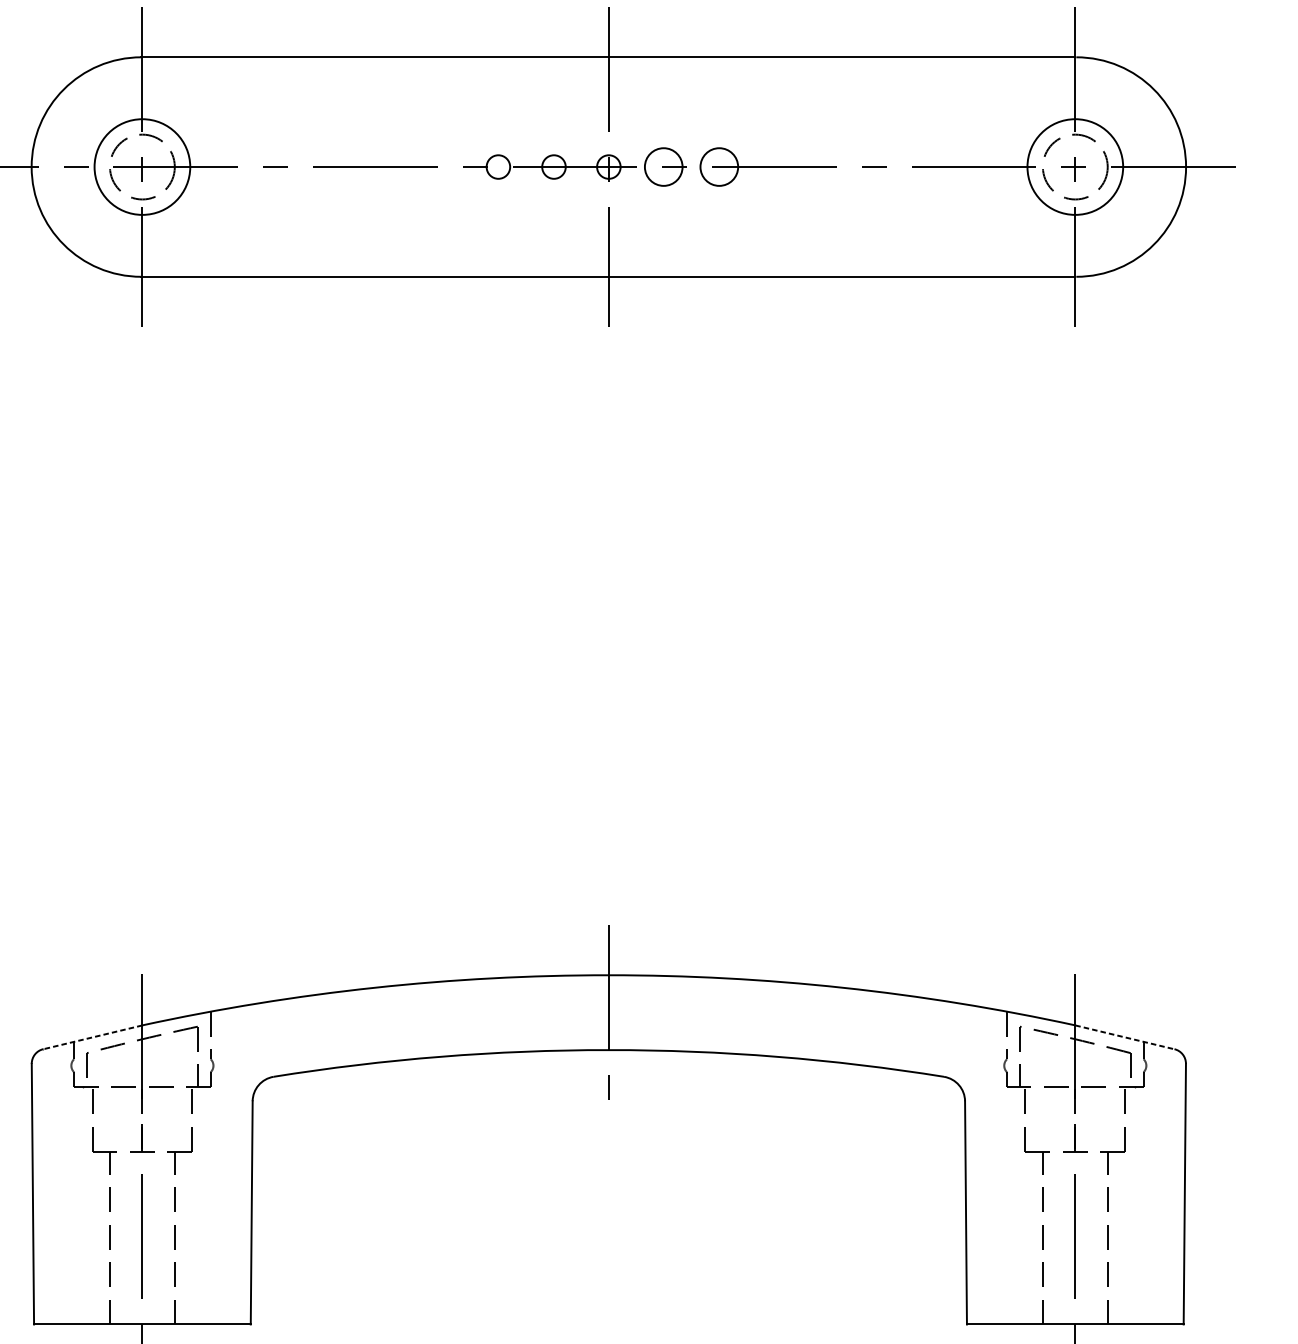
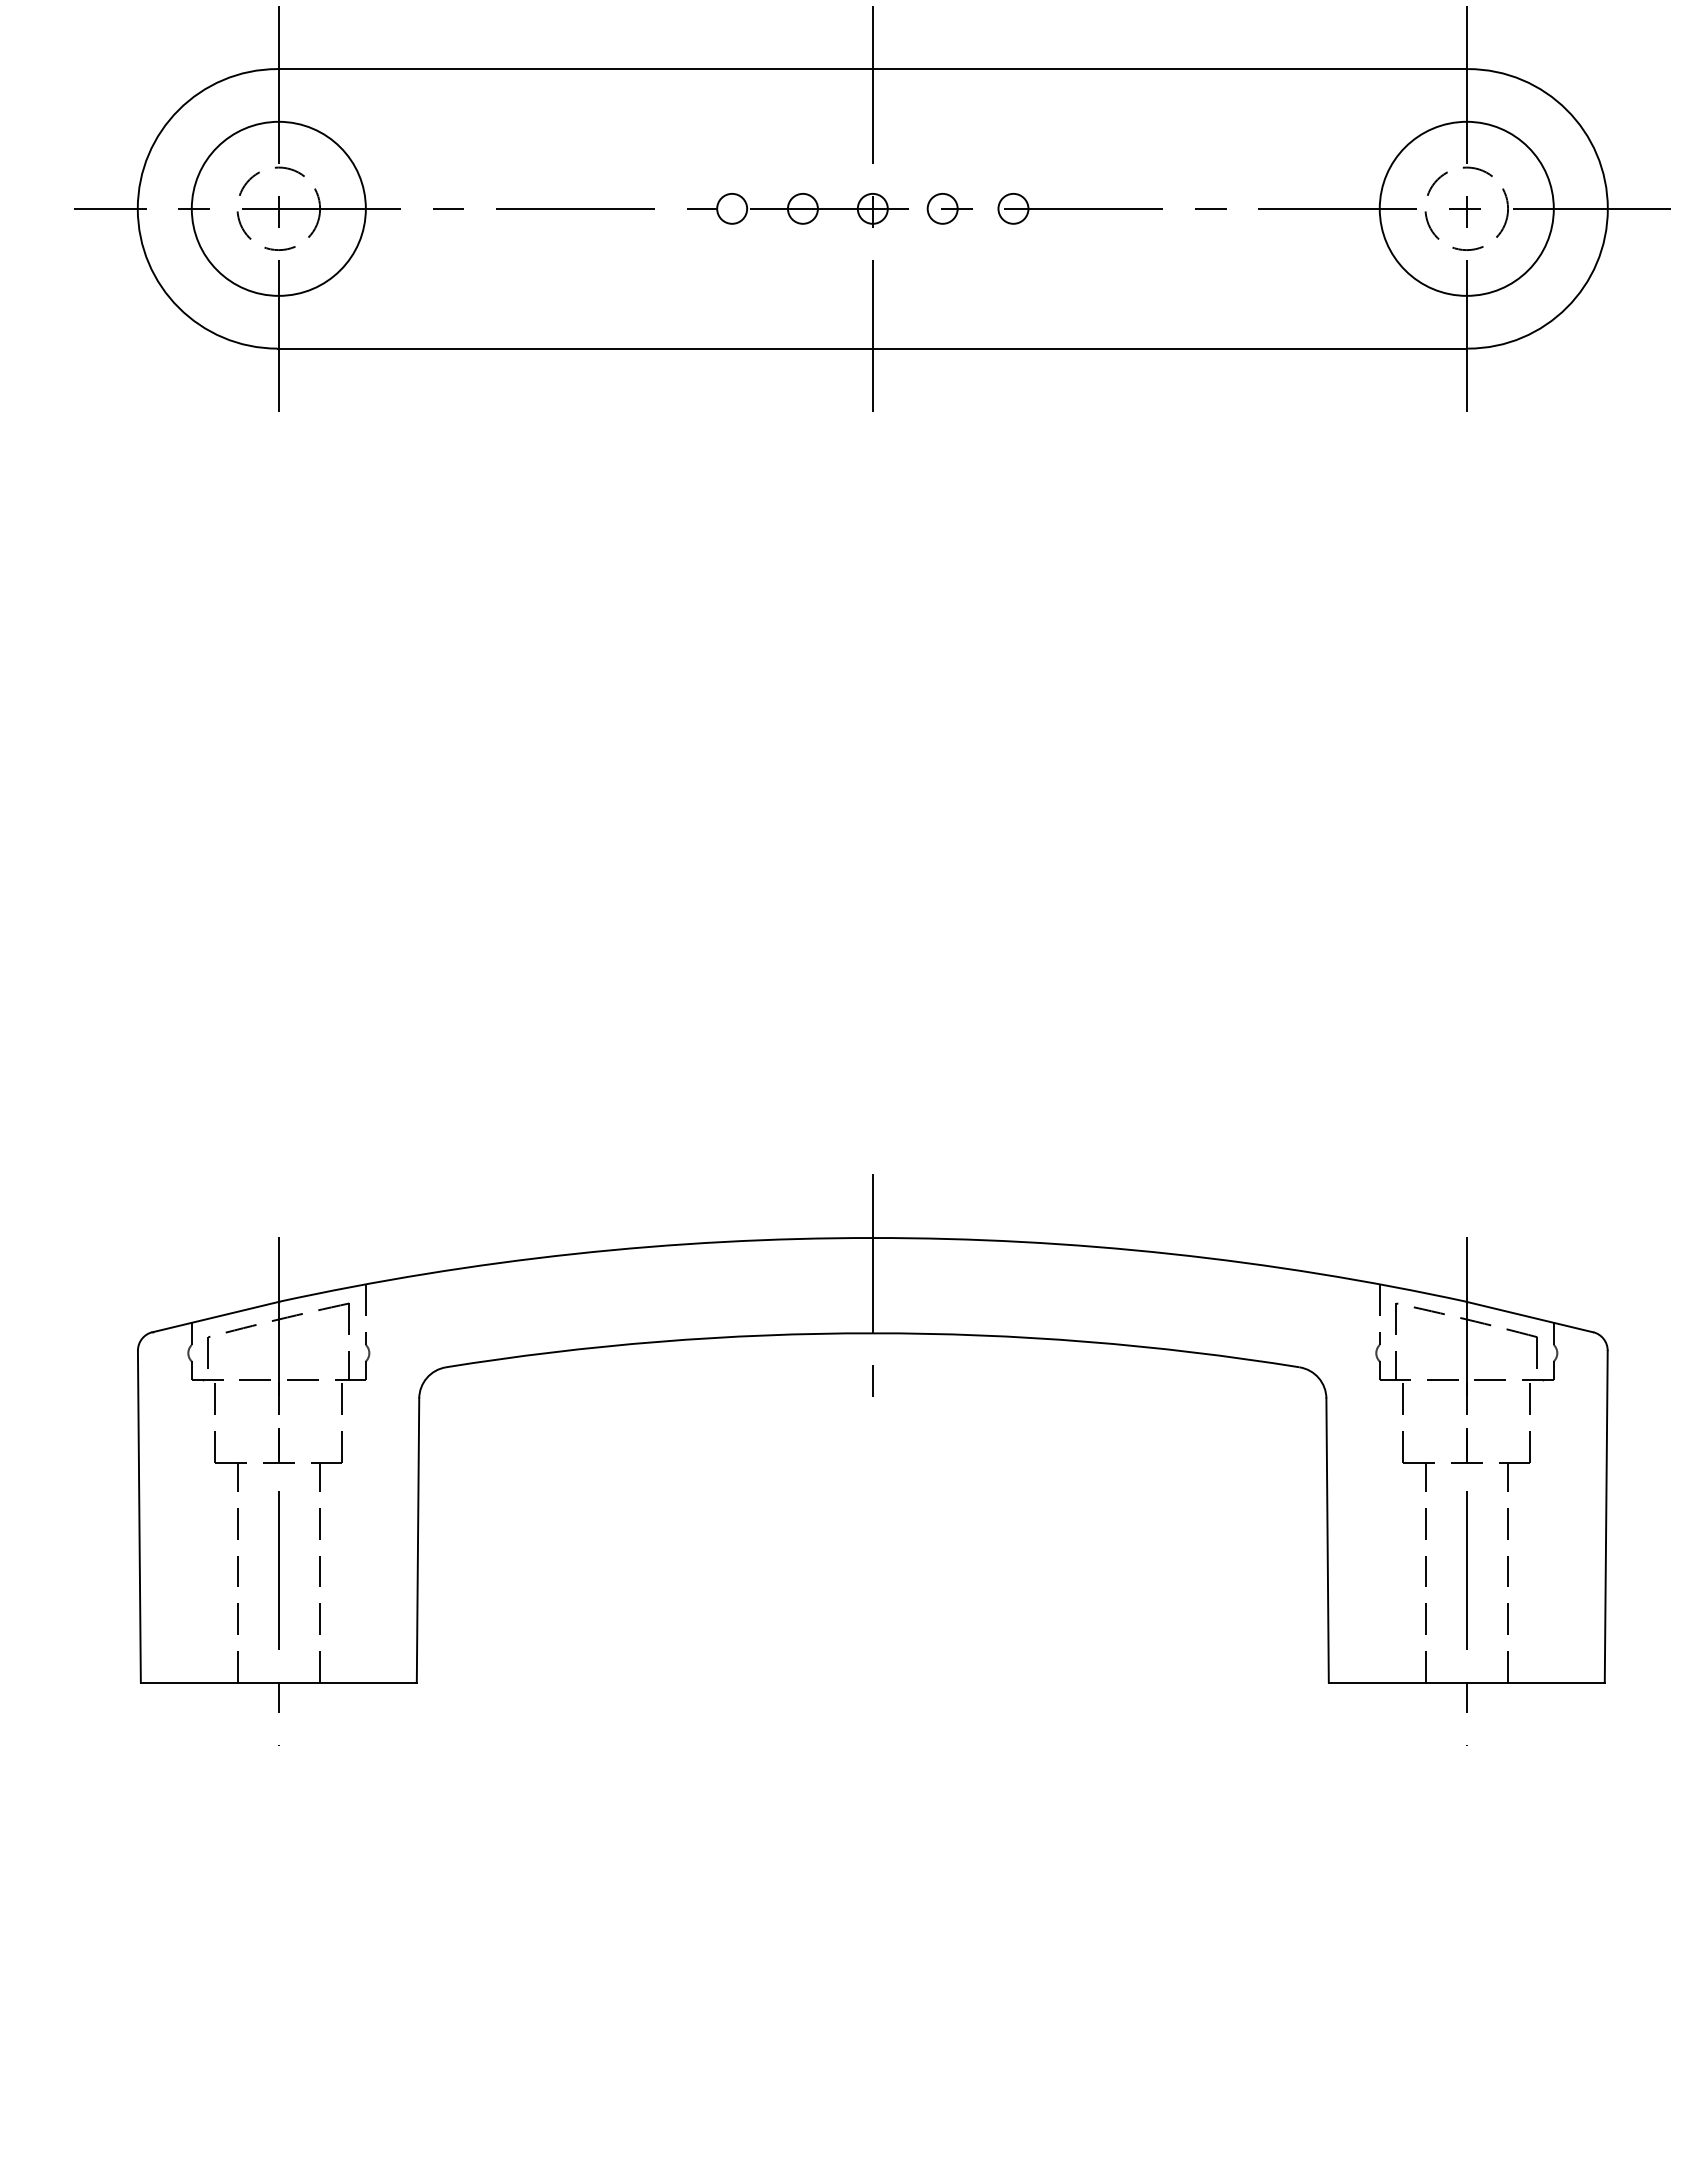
circle: (142, 166) -> (278, 208), size x1.43
circle: (663, 166) -> (942, 208), size x0.62
circle: (719, 166) -> (1013, 208), size x0.62
circle: (1075, 166) -> (1466, 208), size x1.43
line: (92, 1037) -> (215, 1317), dashed -> solid
line: (1124, 1037) -> (1529, 1317), dashed -> solid

